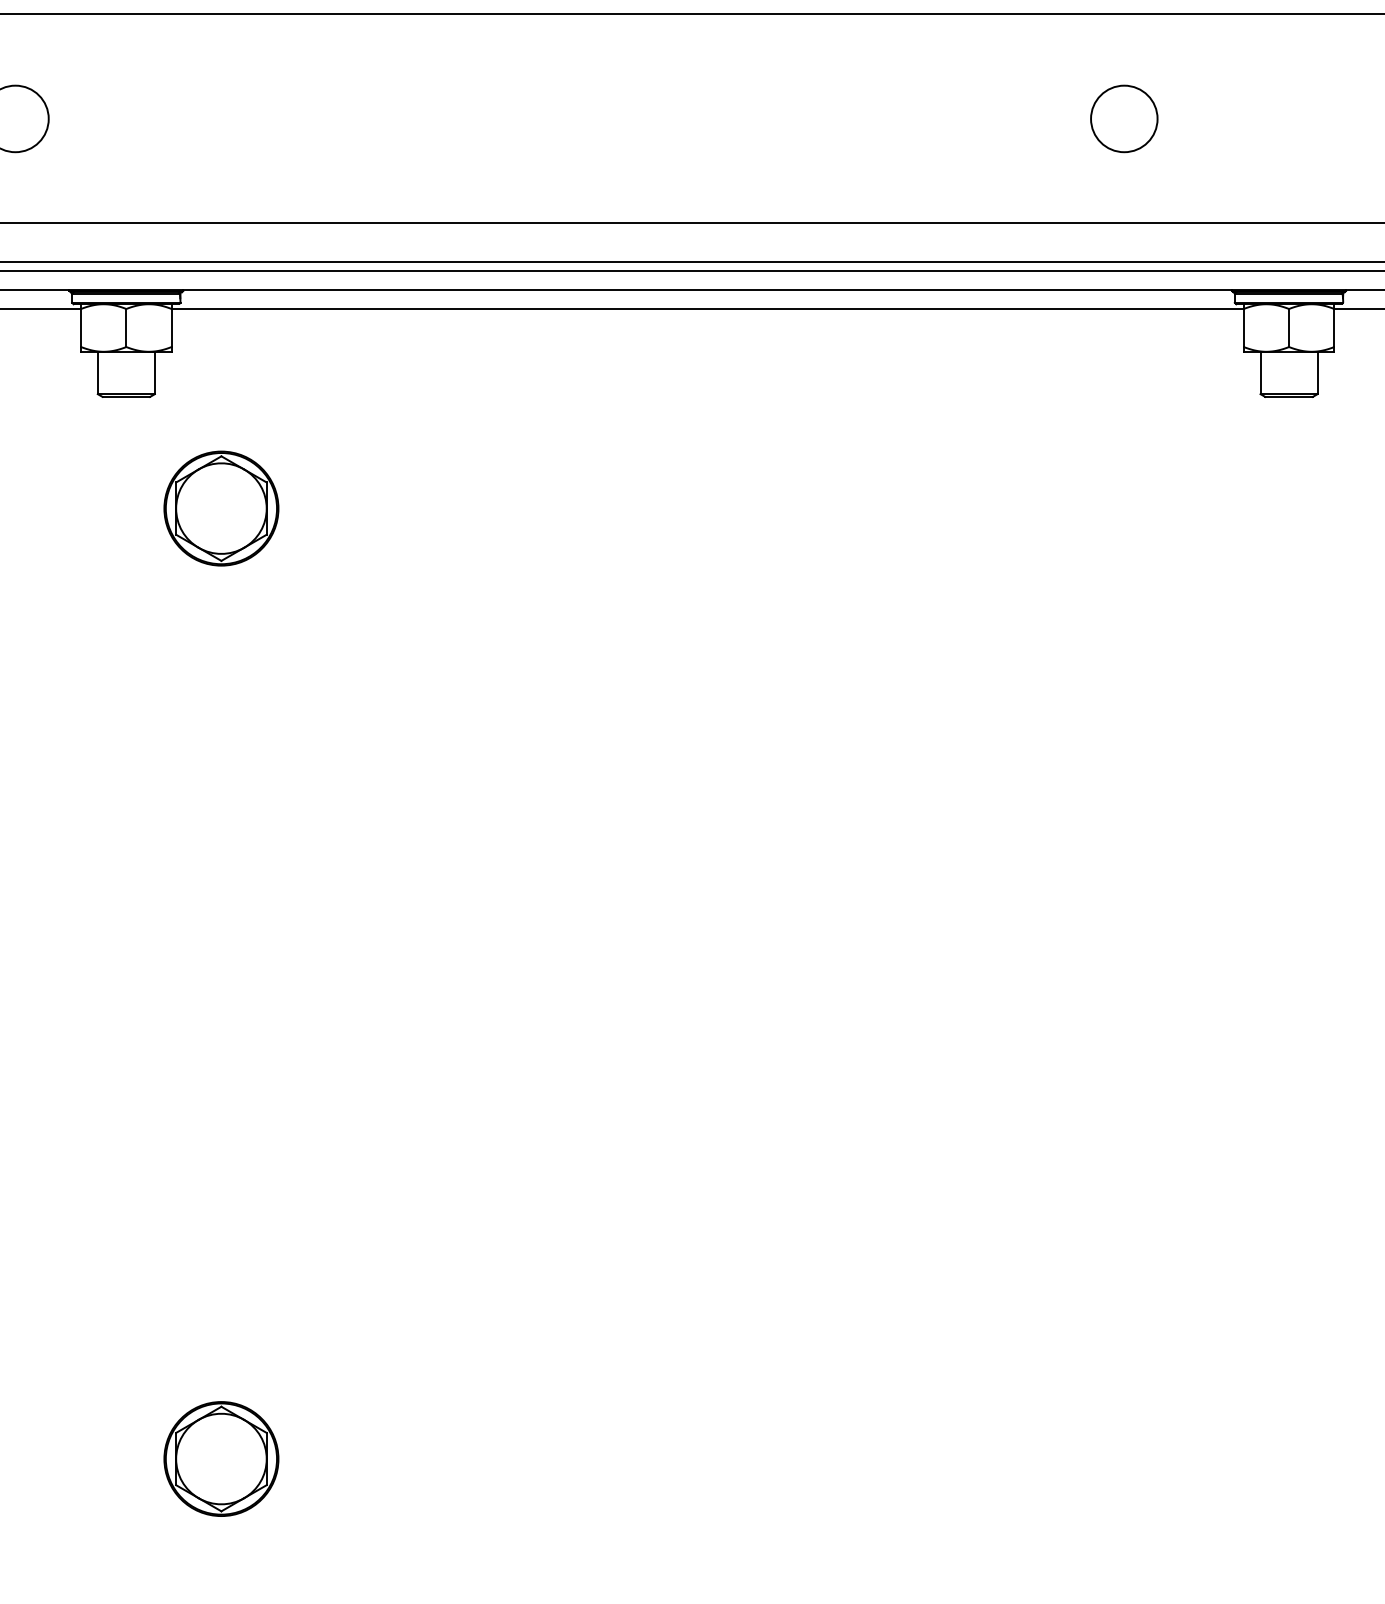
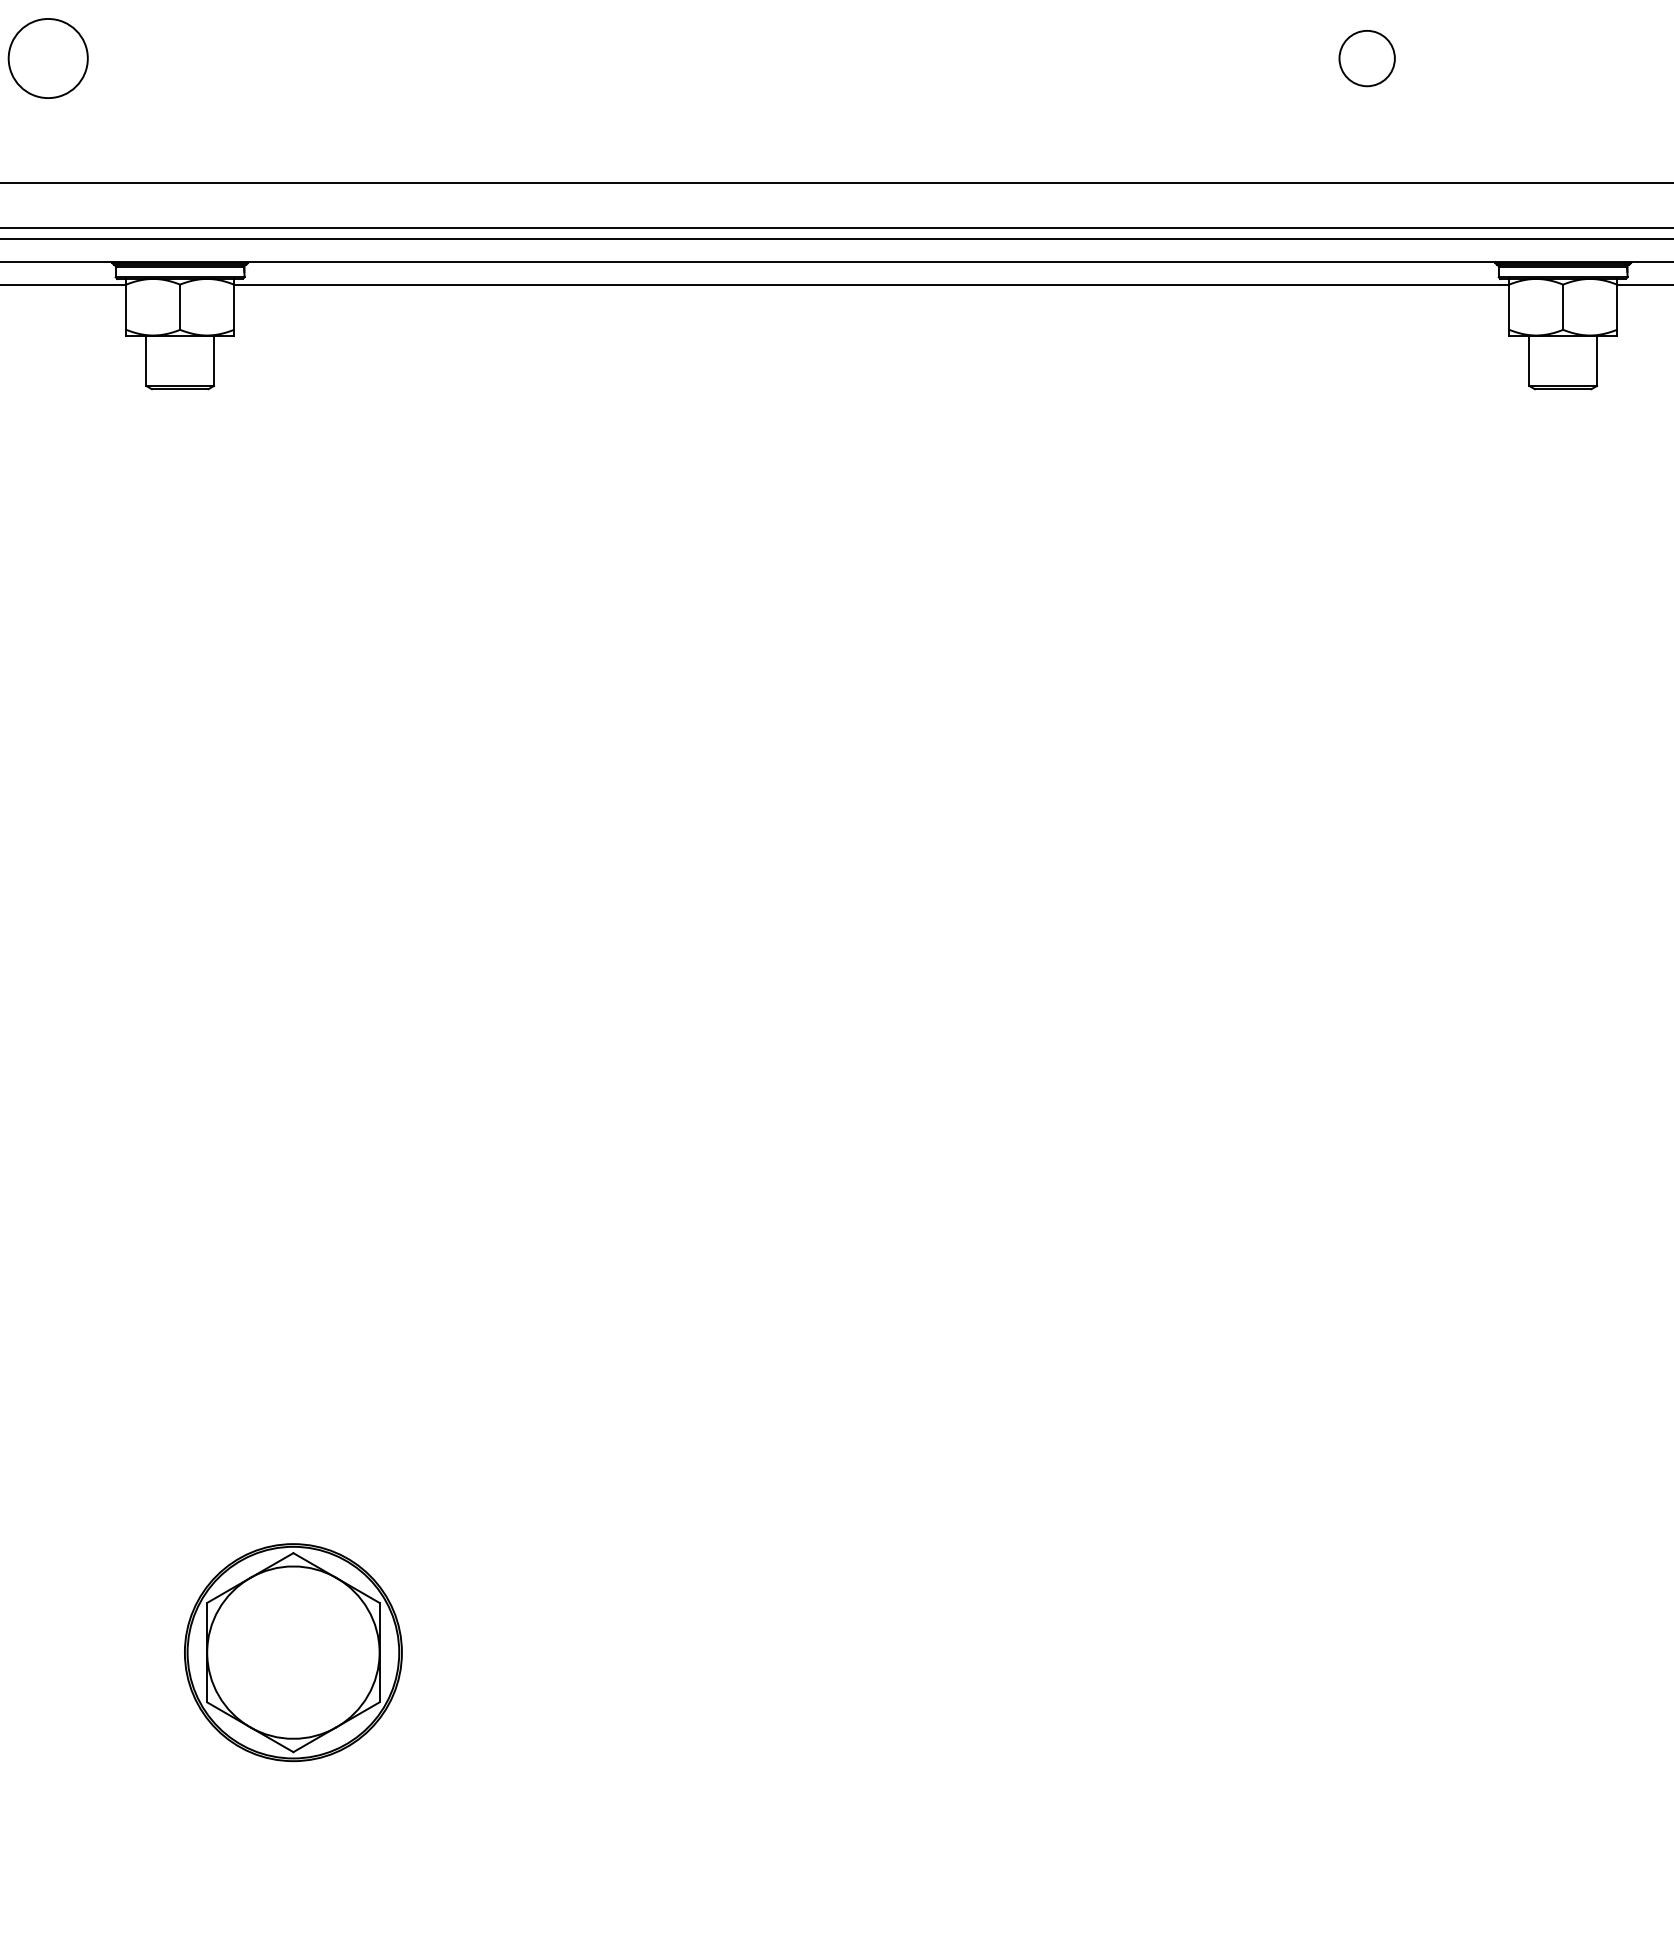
circle: (1123, 118) -> (1366, 58), size x0.7
part: (220, 508) -> (292, 521), removed
part: (220, 1458) -> (292, 1652), size x1.6

